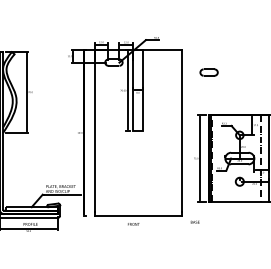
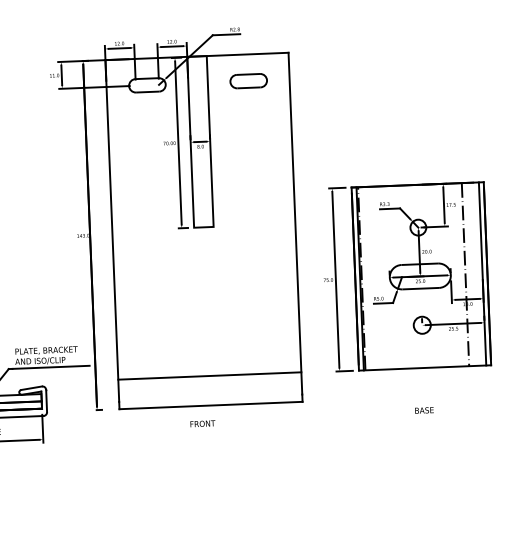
part: (208, 72) -> (247, 81), moved
line: (137, 201) -> (208, 375), added
text: (194, 221) -> (422, 408), moved

